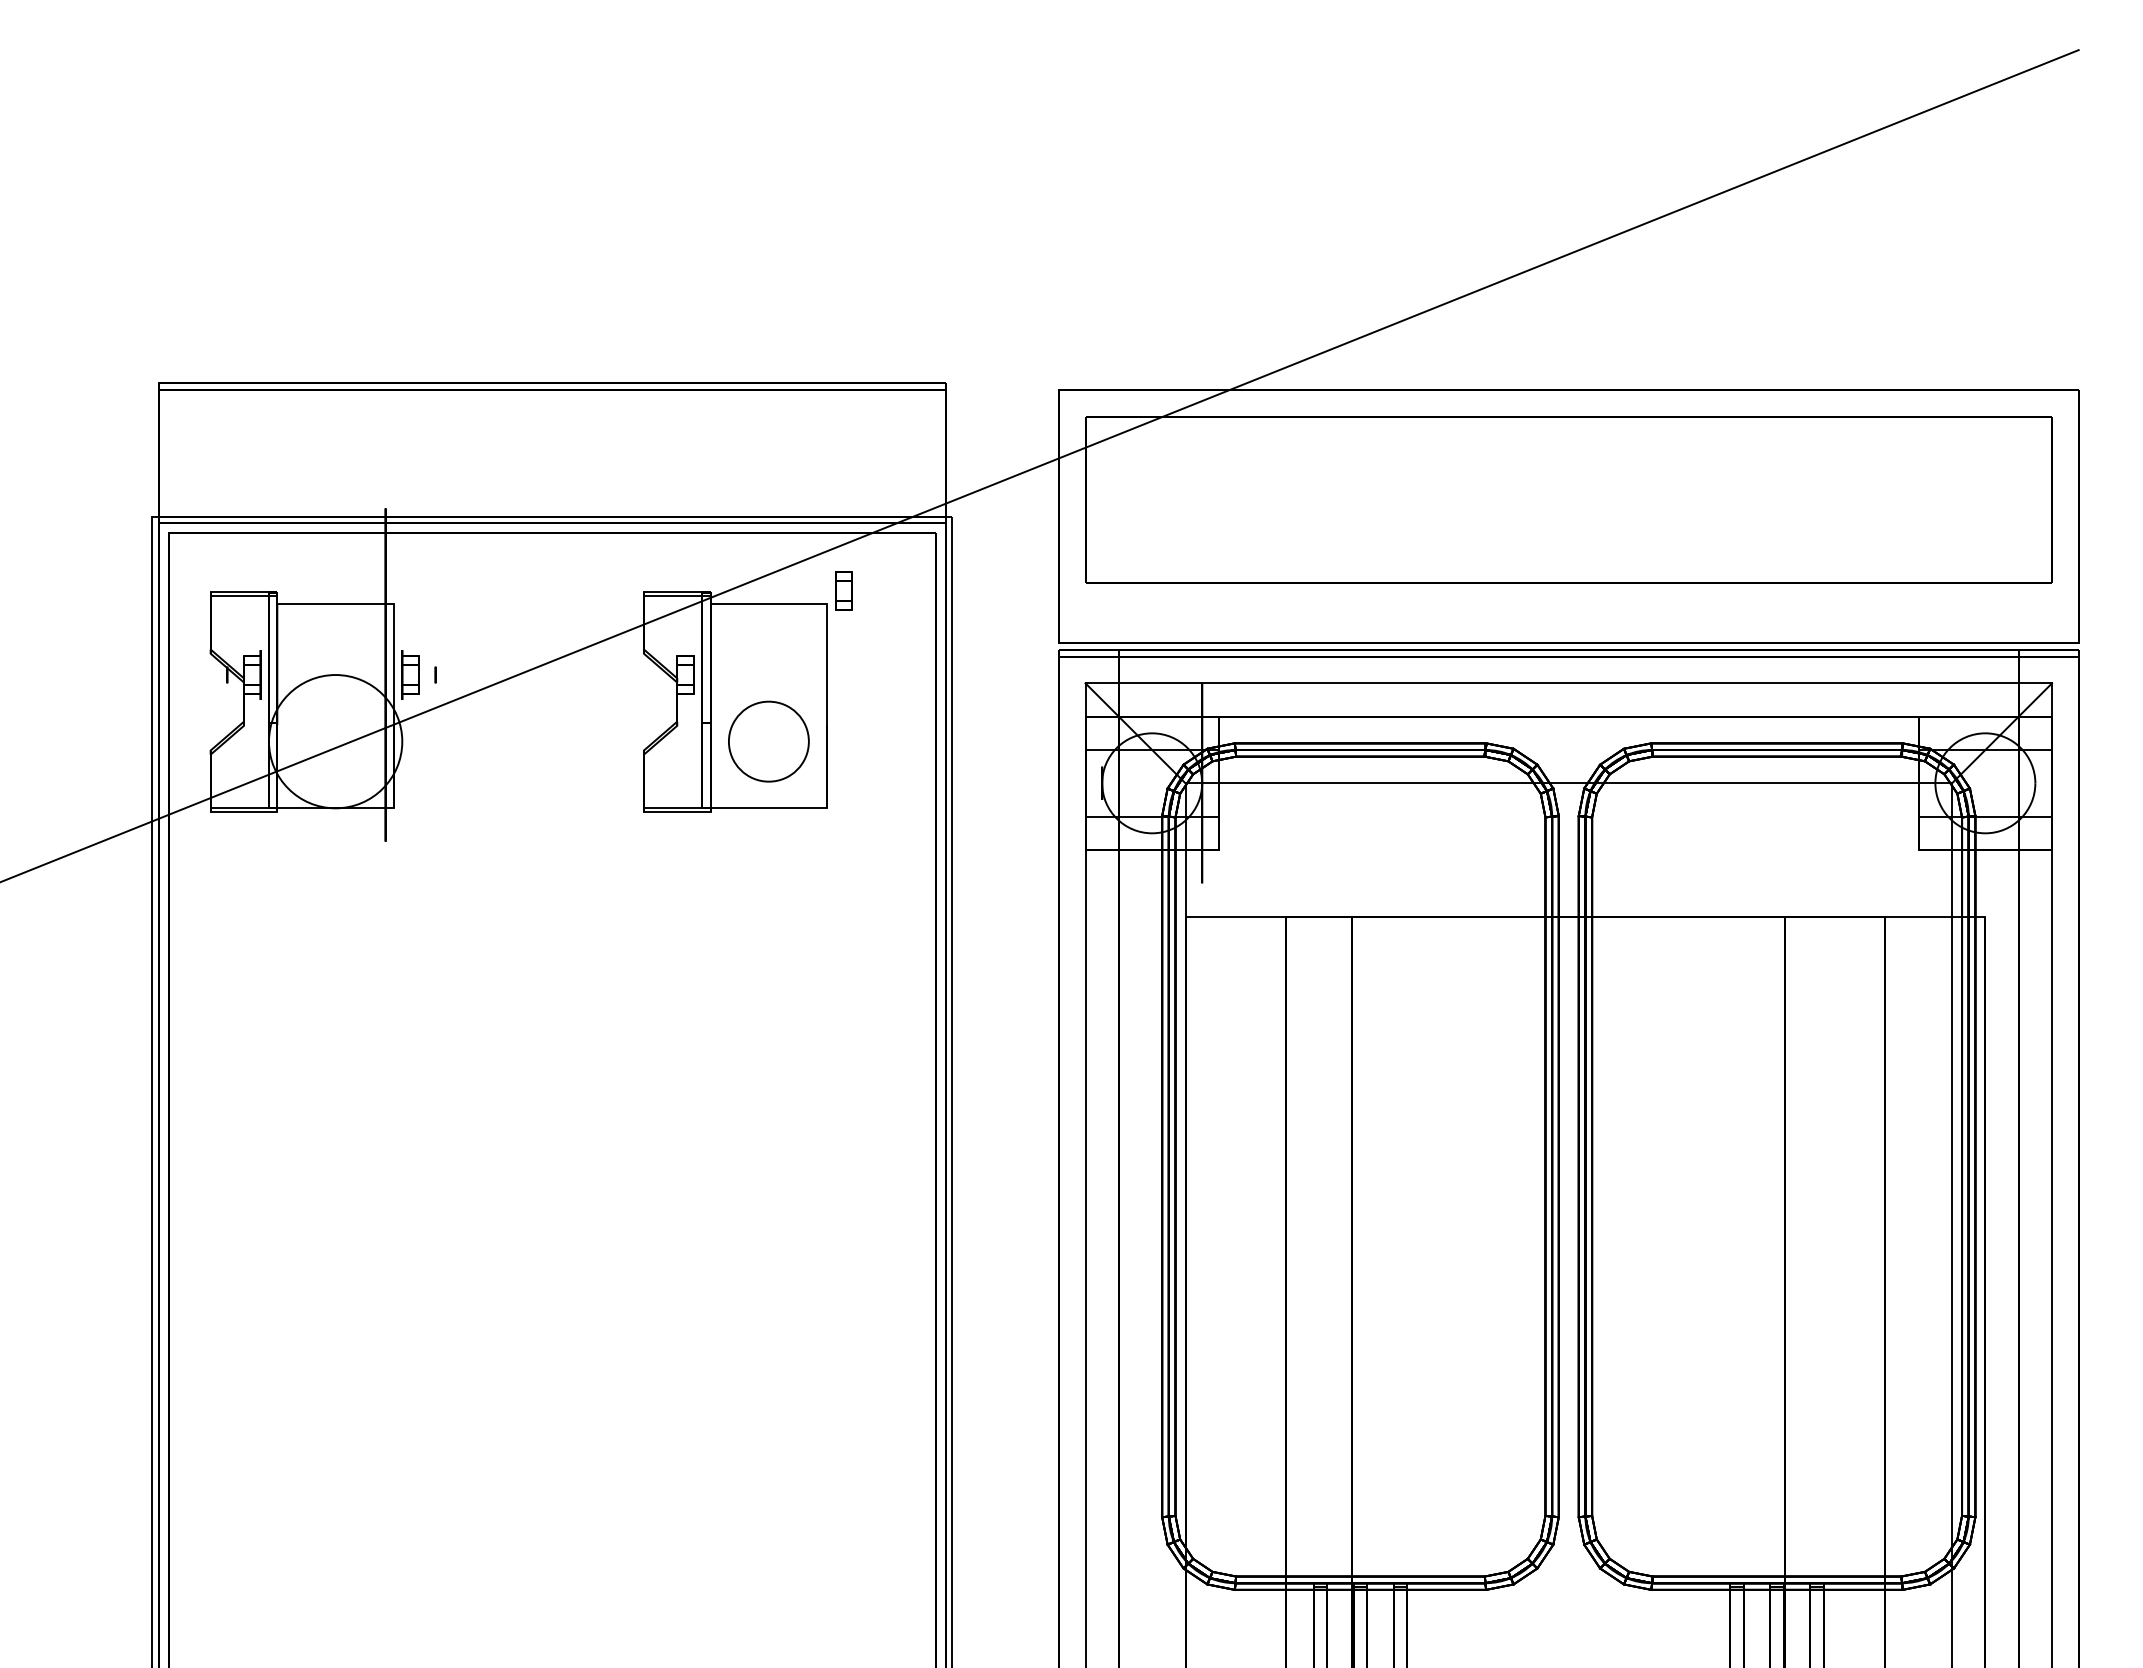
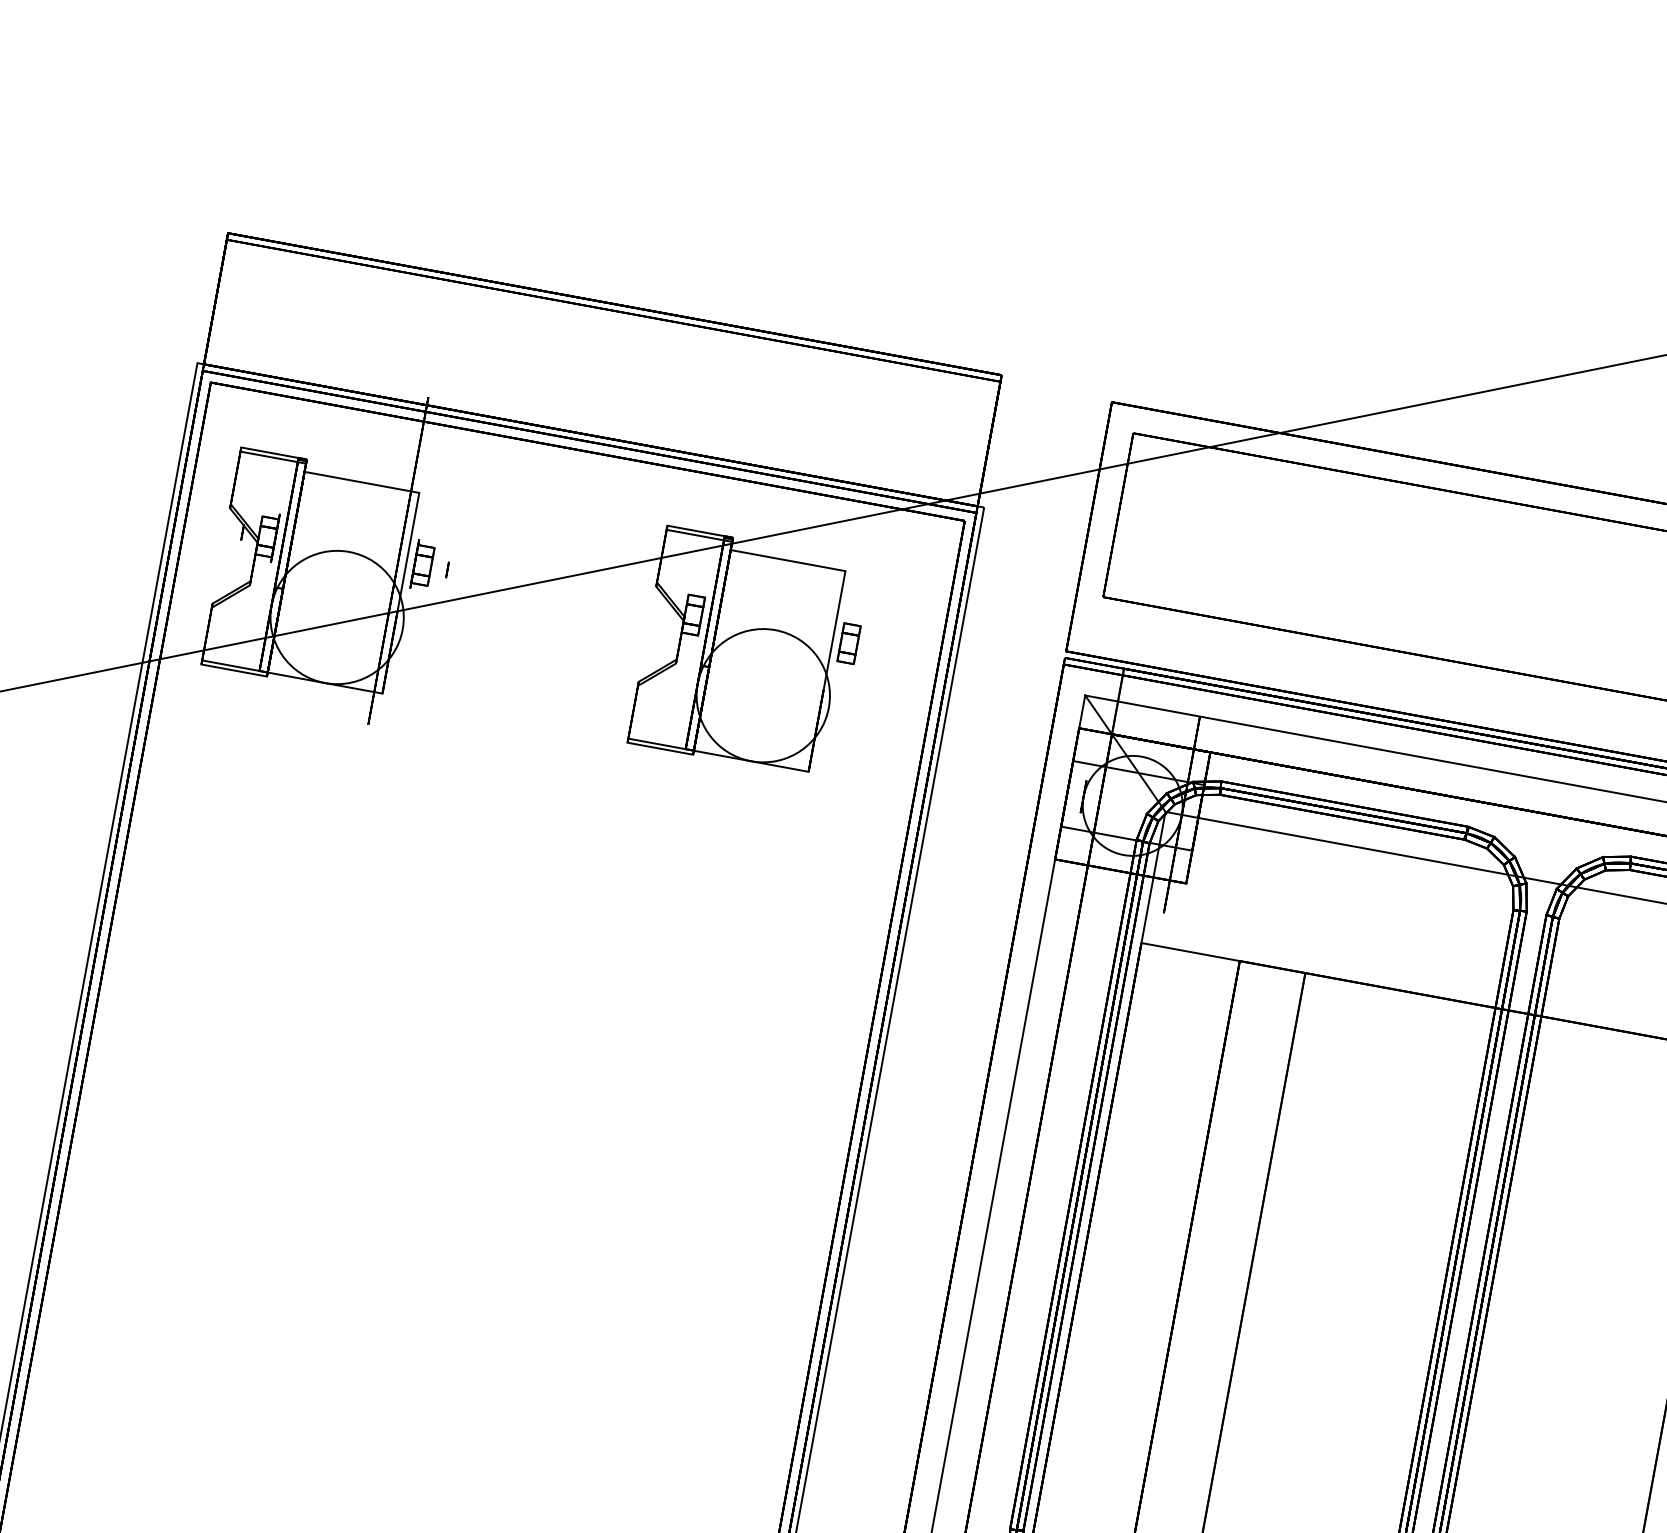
part: (843, 590) -> (848, 643), moved
circle: (768, 741) -> (762, 695), size x1.67

